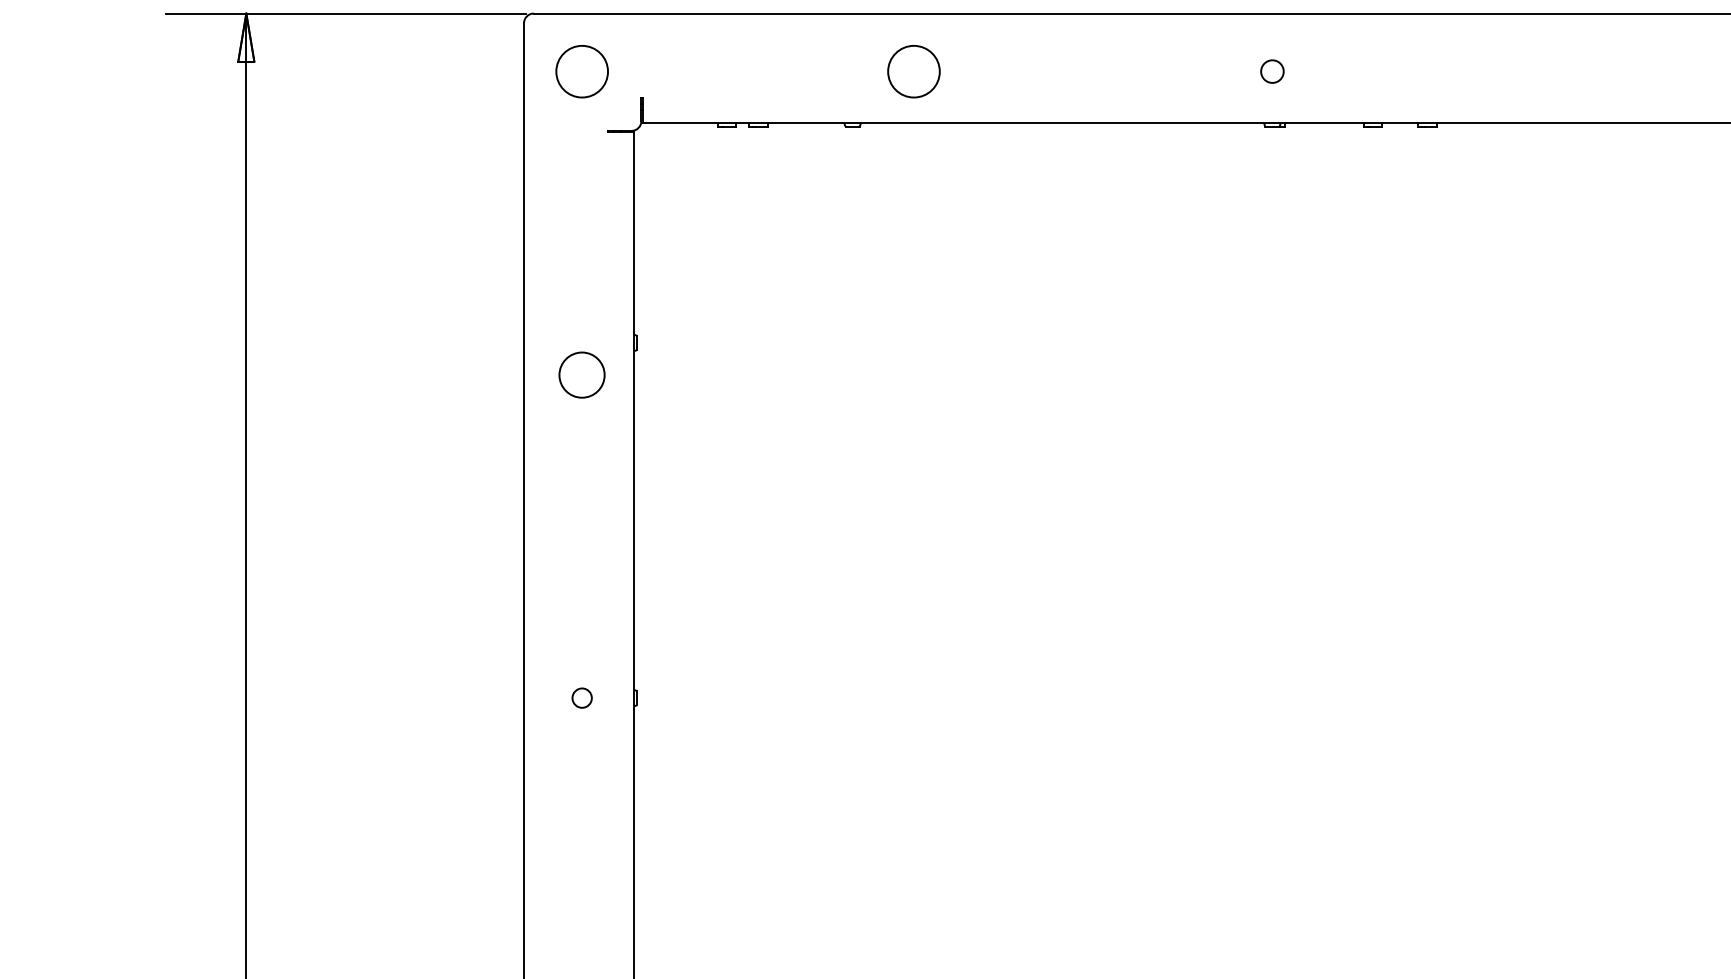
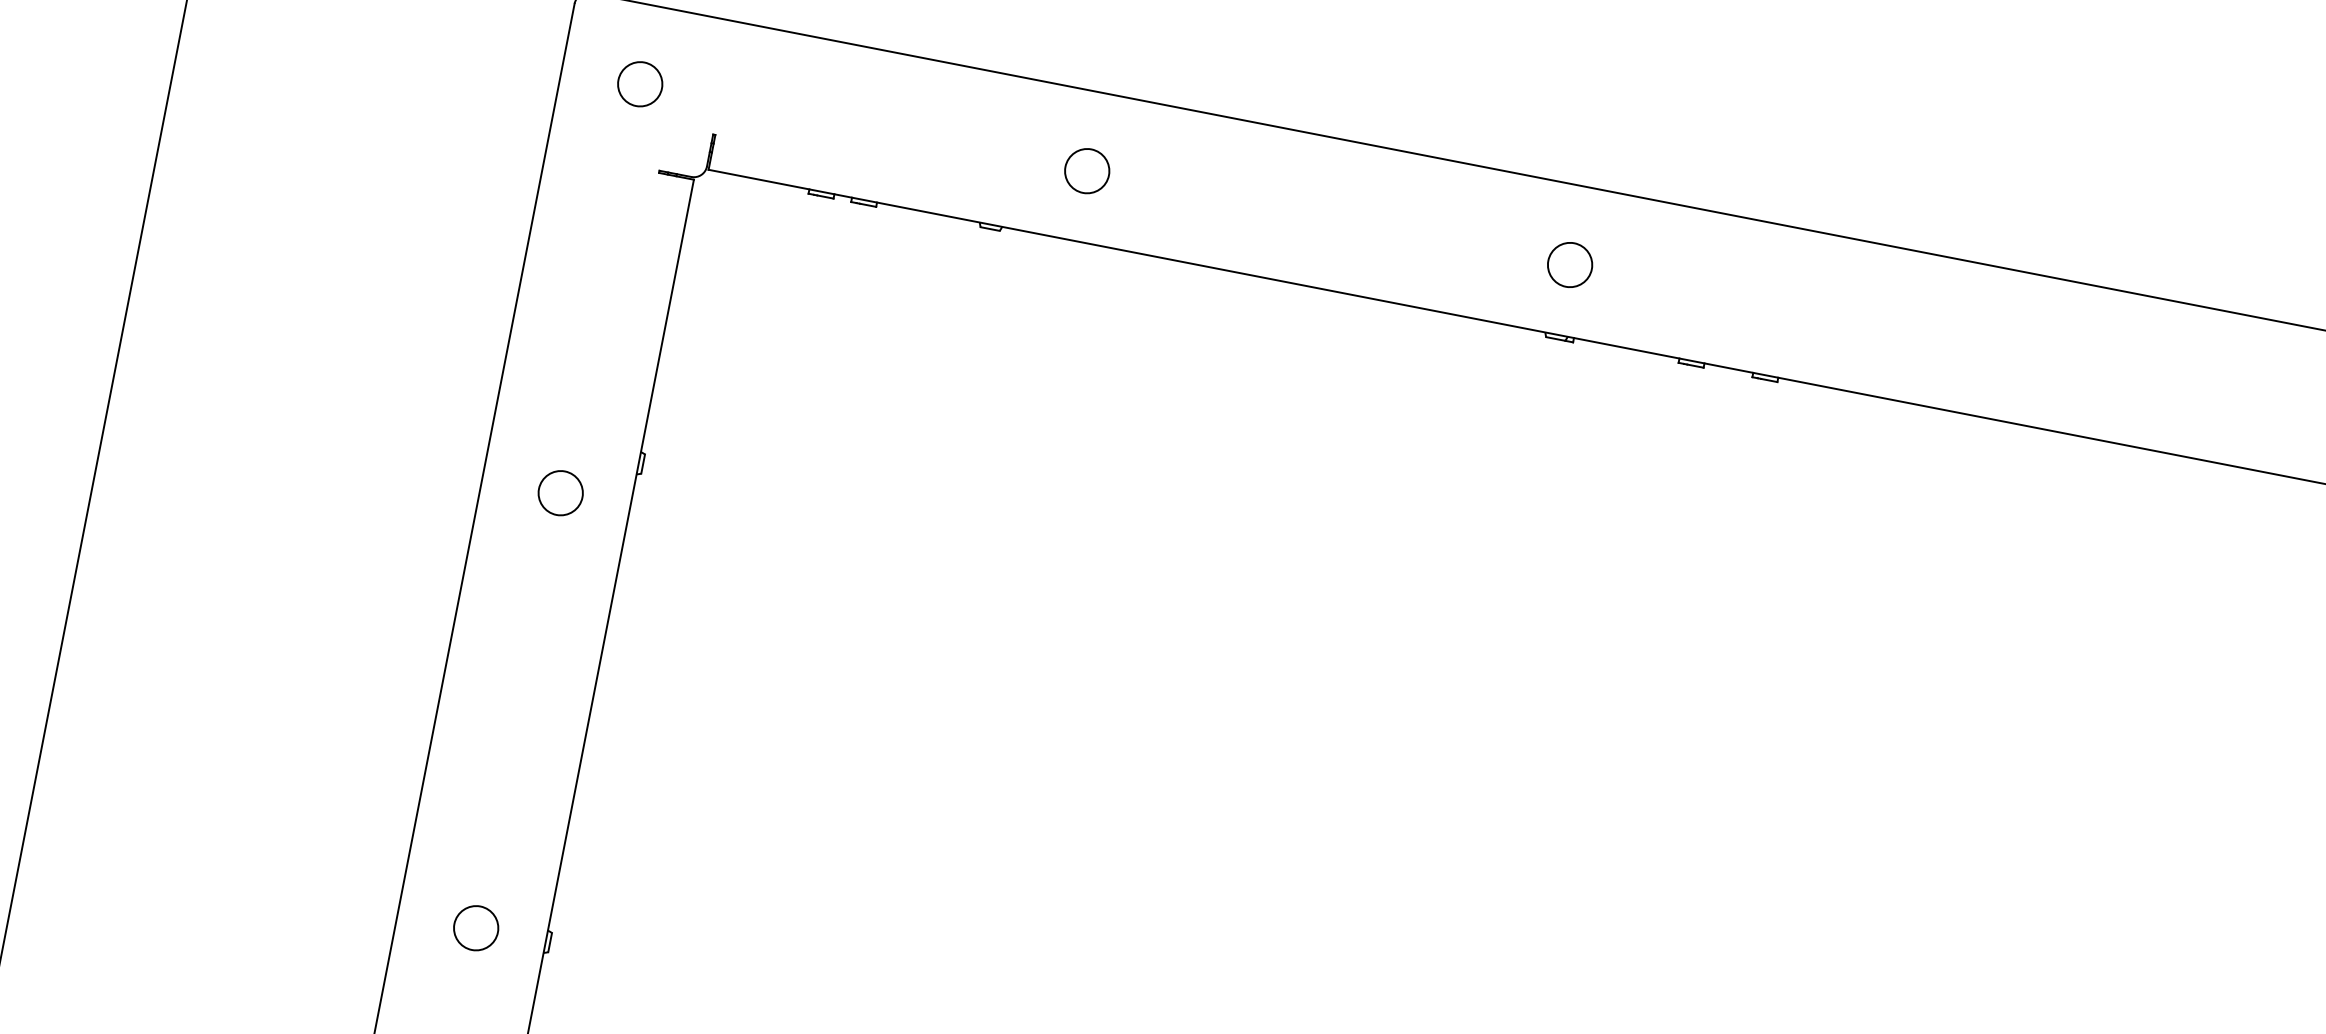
circle: (582, 71) -> (640, 84), size x0.62
circle: (913, 71) -> (1086, 170), size x0.62
circle: (1272, 71) -> (1570, 264), size x1.43
circle: (582, 375) -> (561, 493), size x0.71
circle: (582, 698) -> (476, 928), size x1.67

